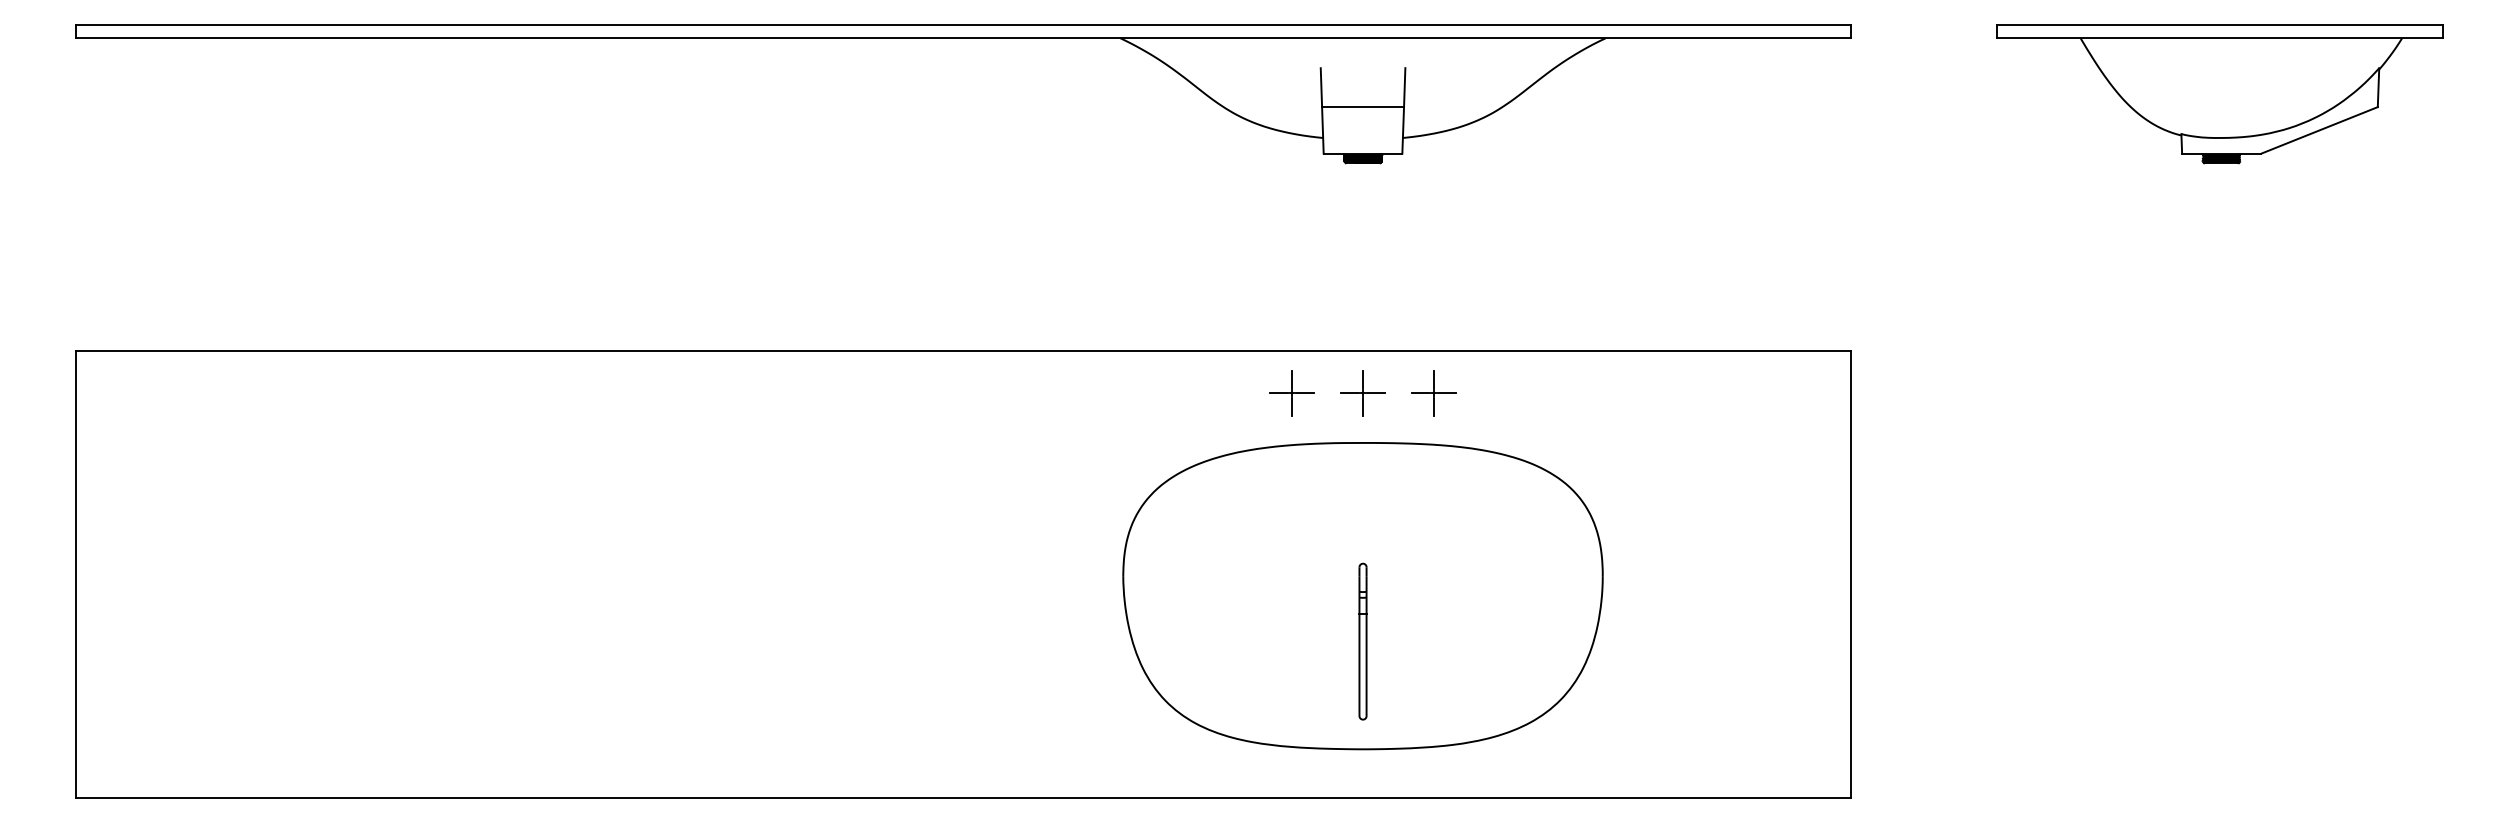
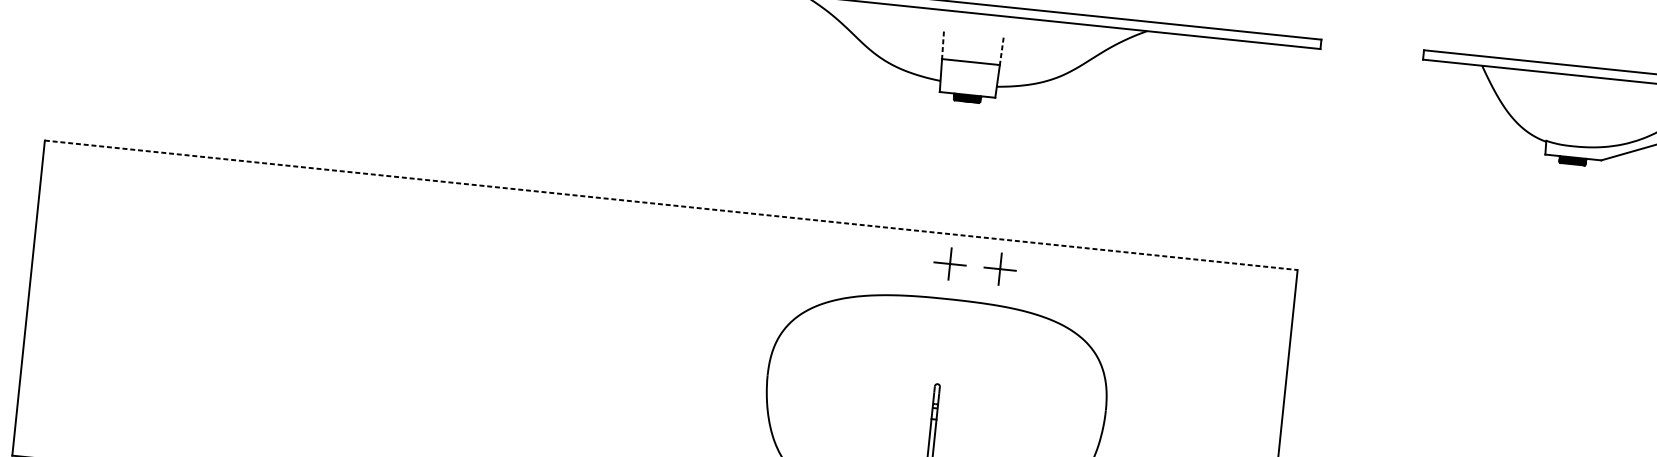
line: (1404, 87) -> (1001, 51), solid -> dashed
line: (1321, 88) -> (943, 45), solid -> dashed
line: (963, 351) -> (671, 205), solid -> dashed
part: (1291, 393) -> (899, 258), removed

